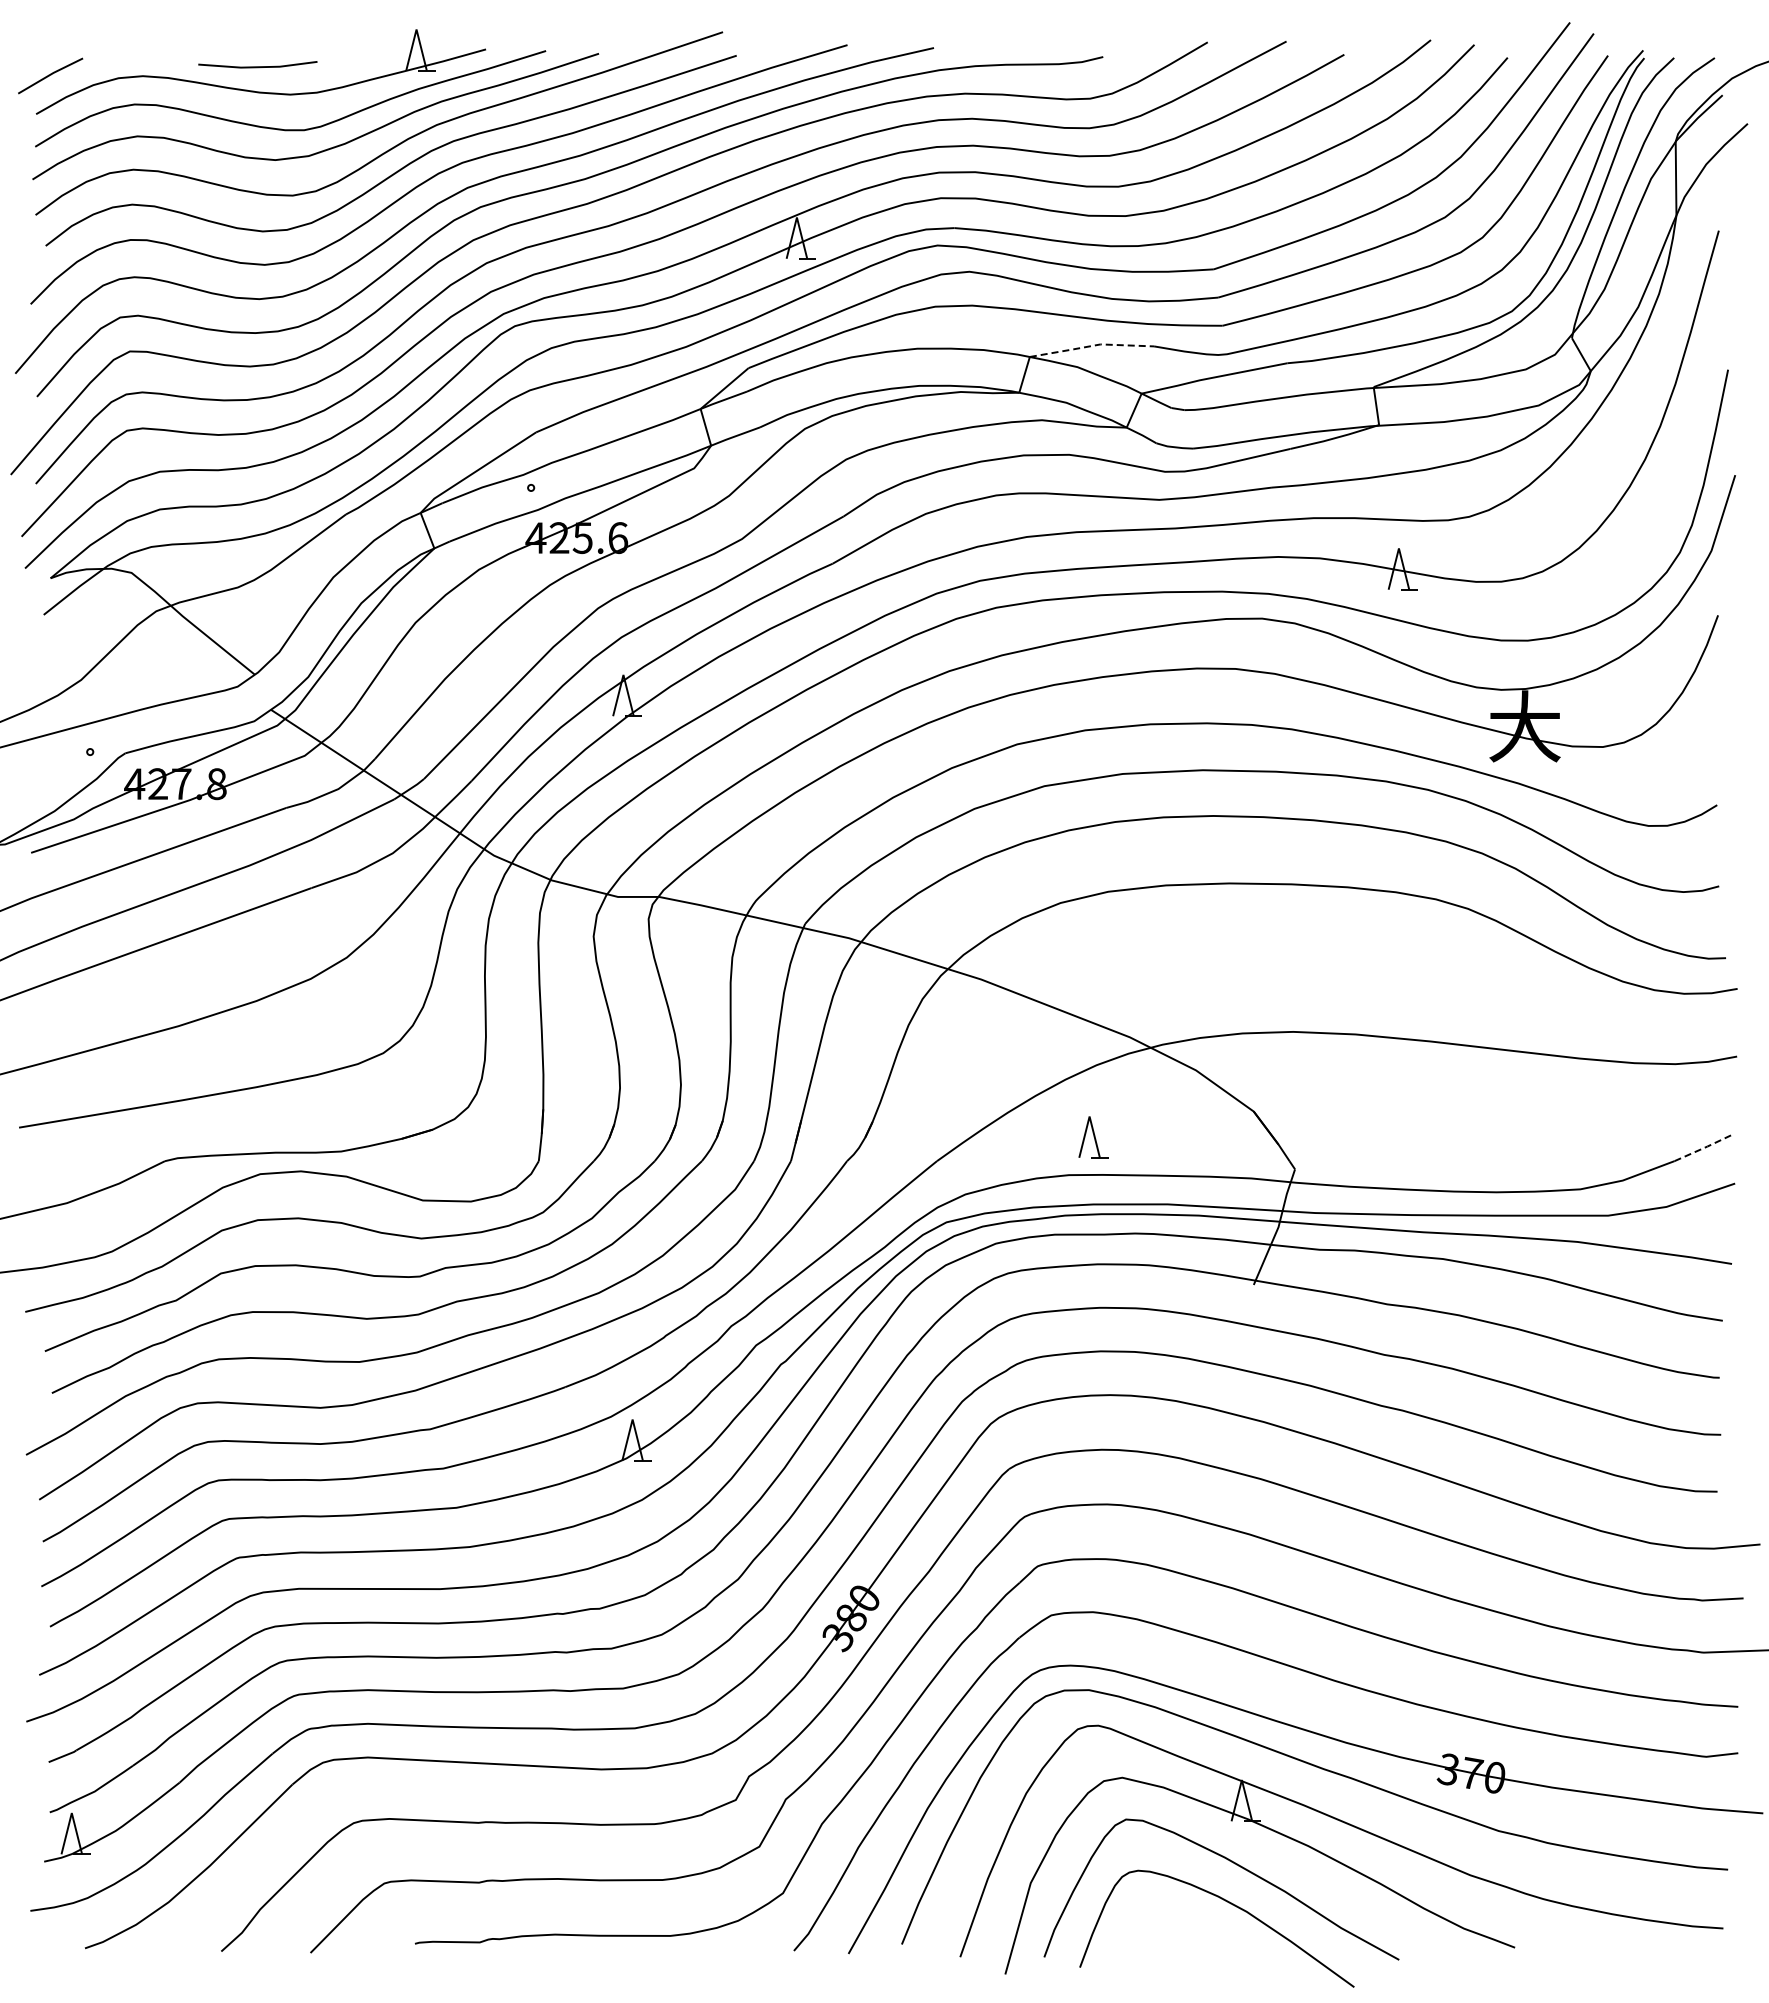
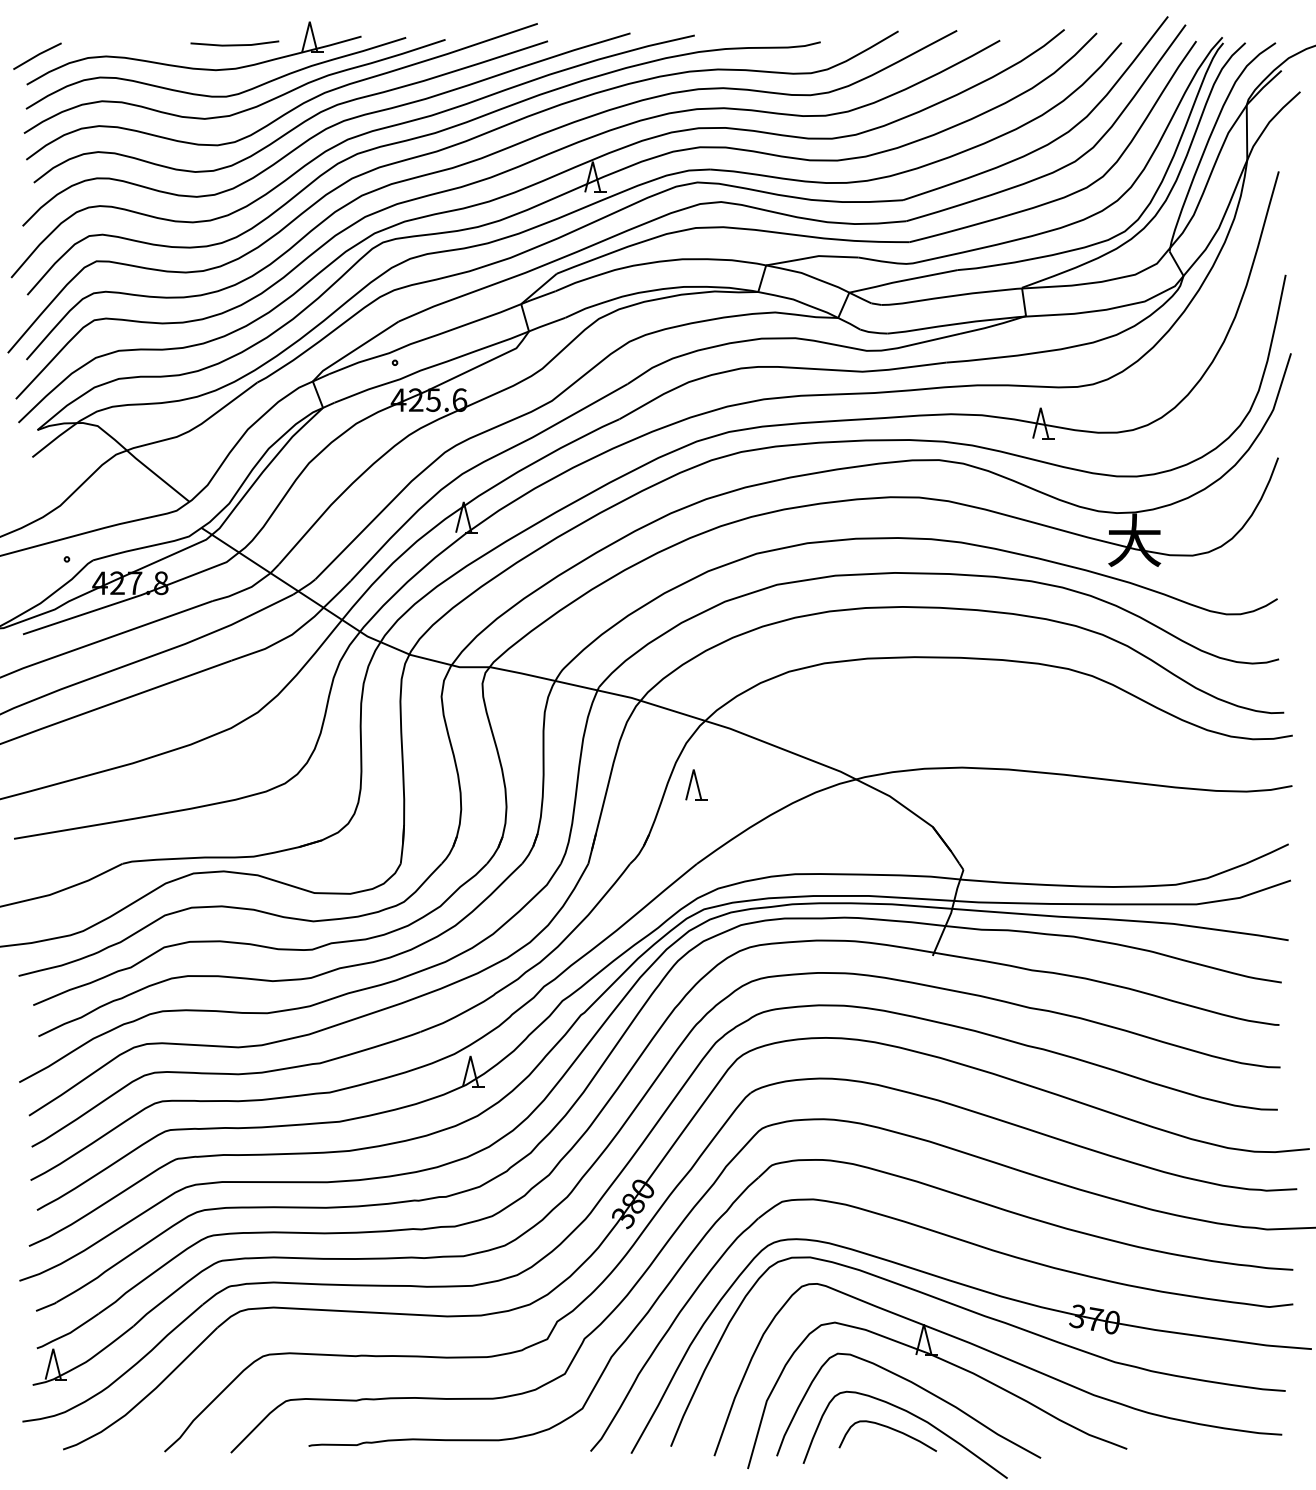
line: (257, 66) -> (234, 44), moved
line: (1091, 345) -> (812, 256), dashed -> solid
part: (1093, 1137) -> (696, 785), moved
line: (1704, 1147) -> (1268, 853), dashed -> solid
curve: (1198, 1921) -> (891, 1429), added

